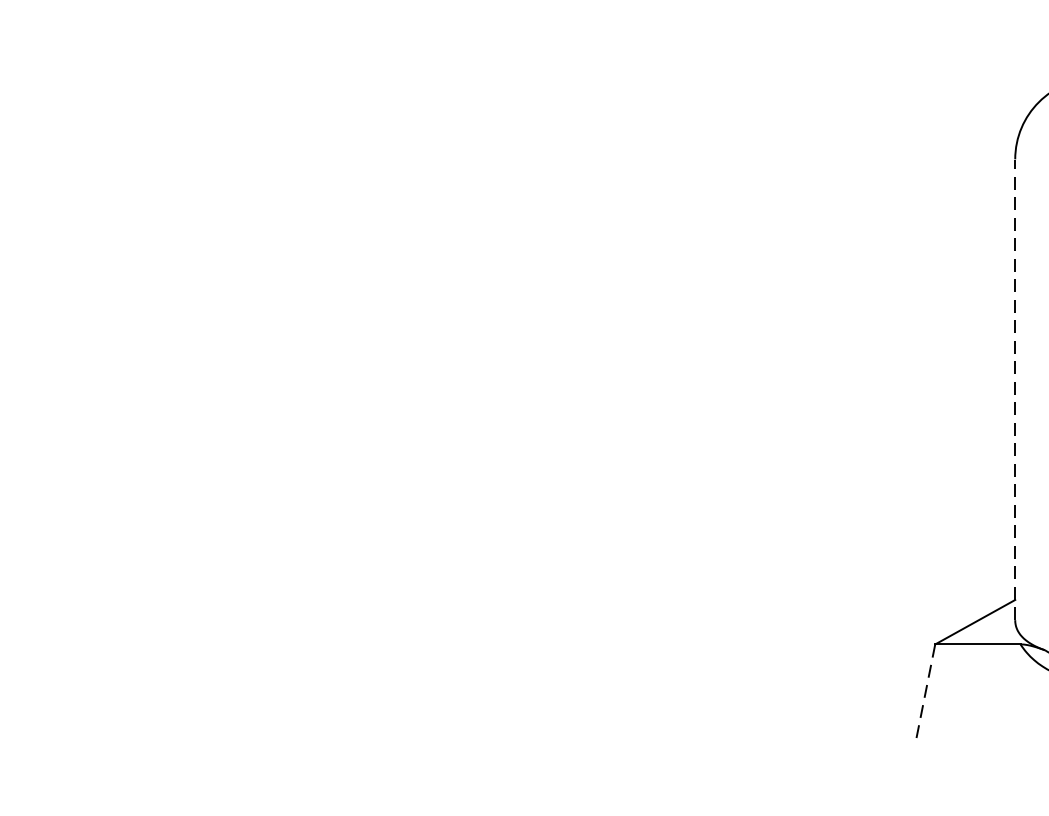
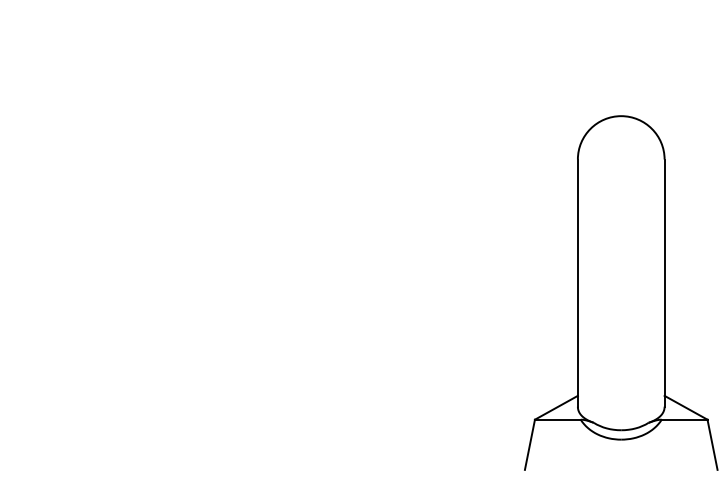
line: (1014, 388) -> (577, 282), dashed -> solid
line: (925, 690) -> (529, 444), dashed -> solid

